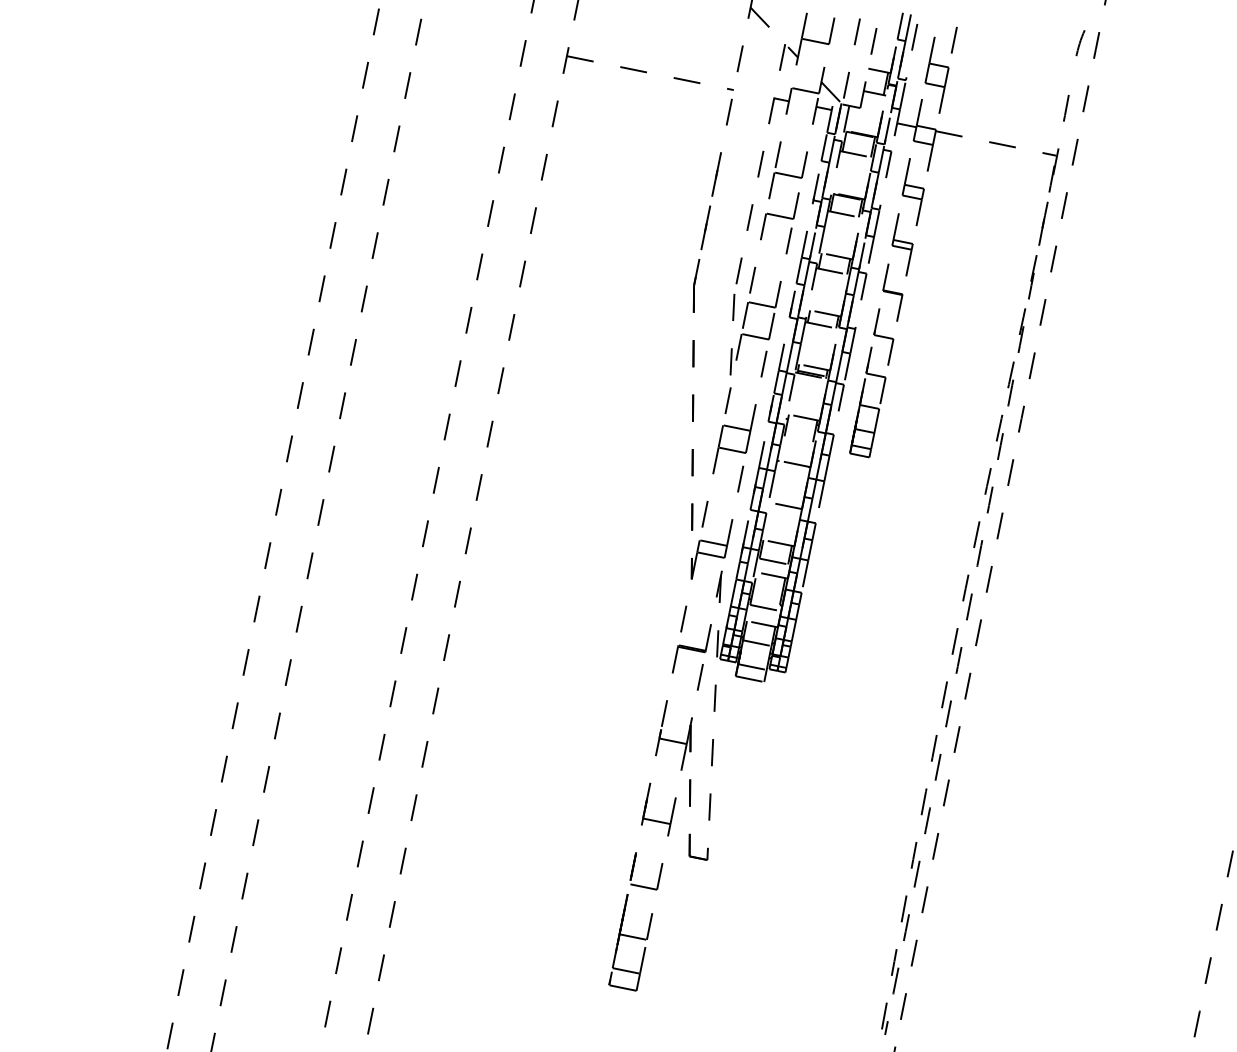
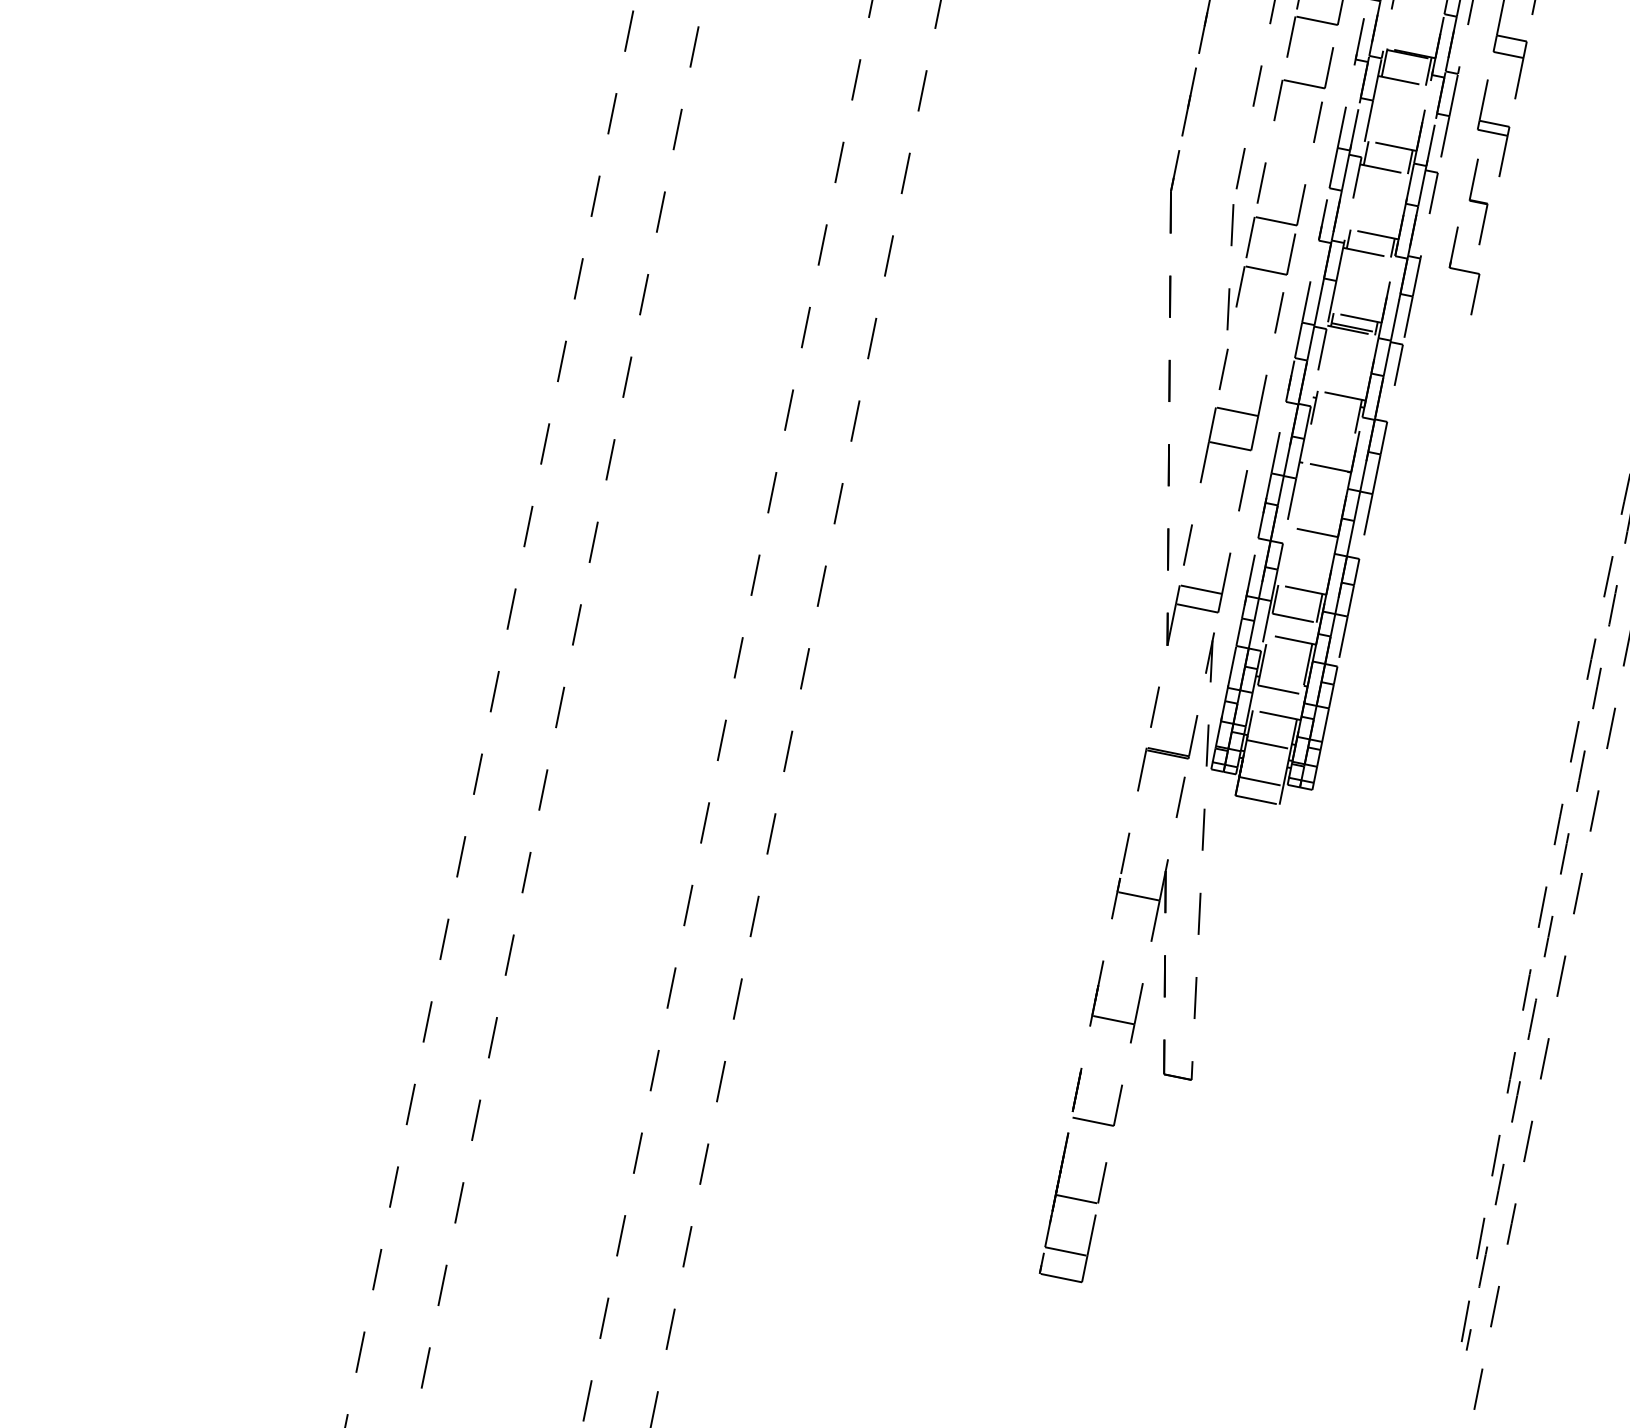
part: (892, 292) -> (1477, 202), size x0.6
part: (867, 402) -> (1439, 372), removed

